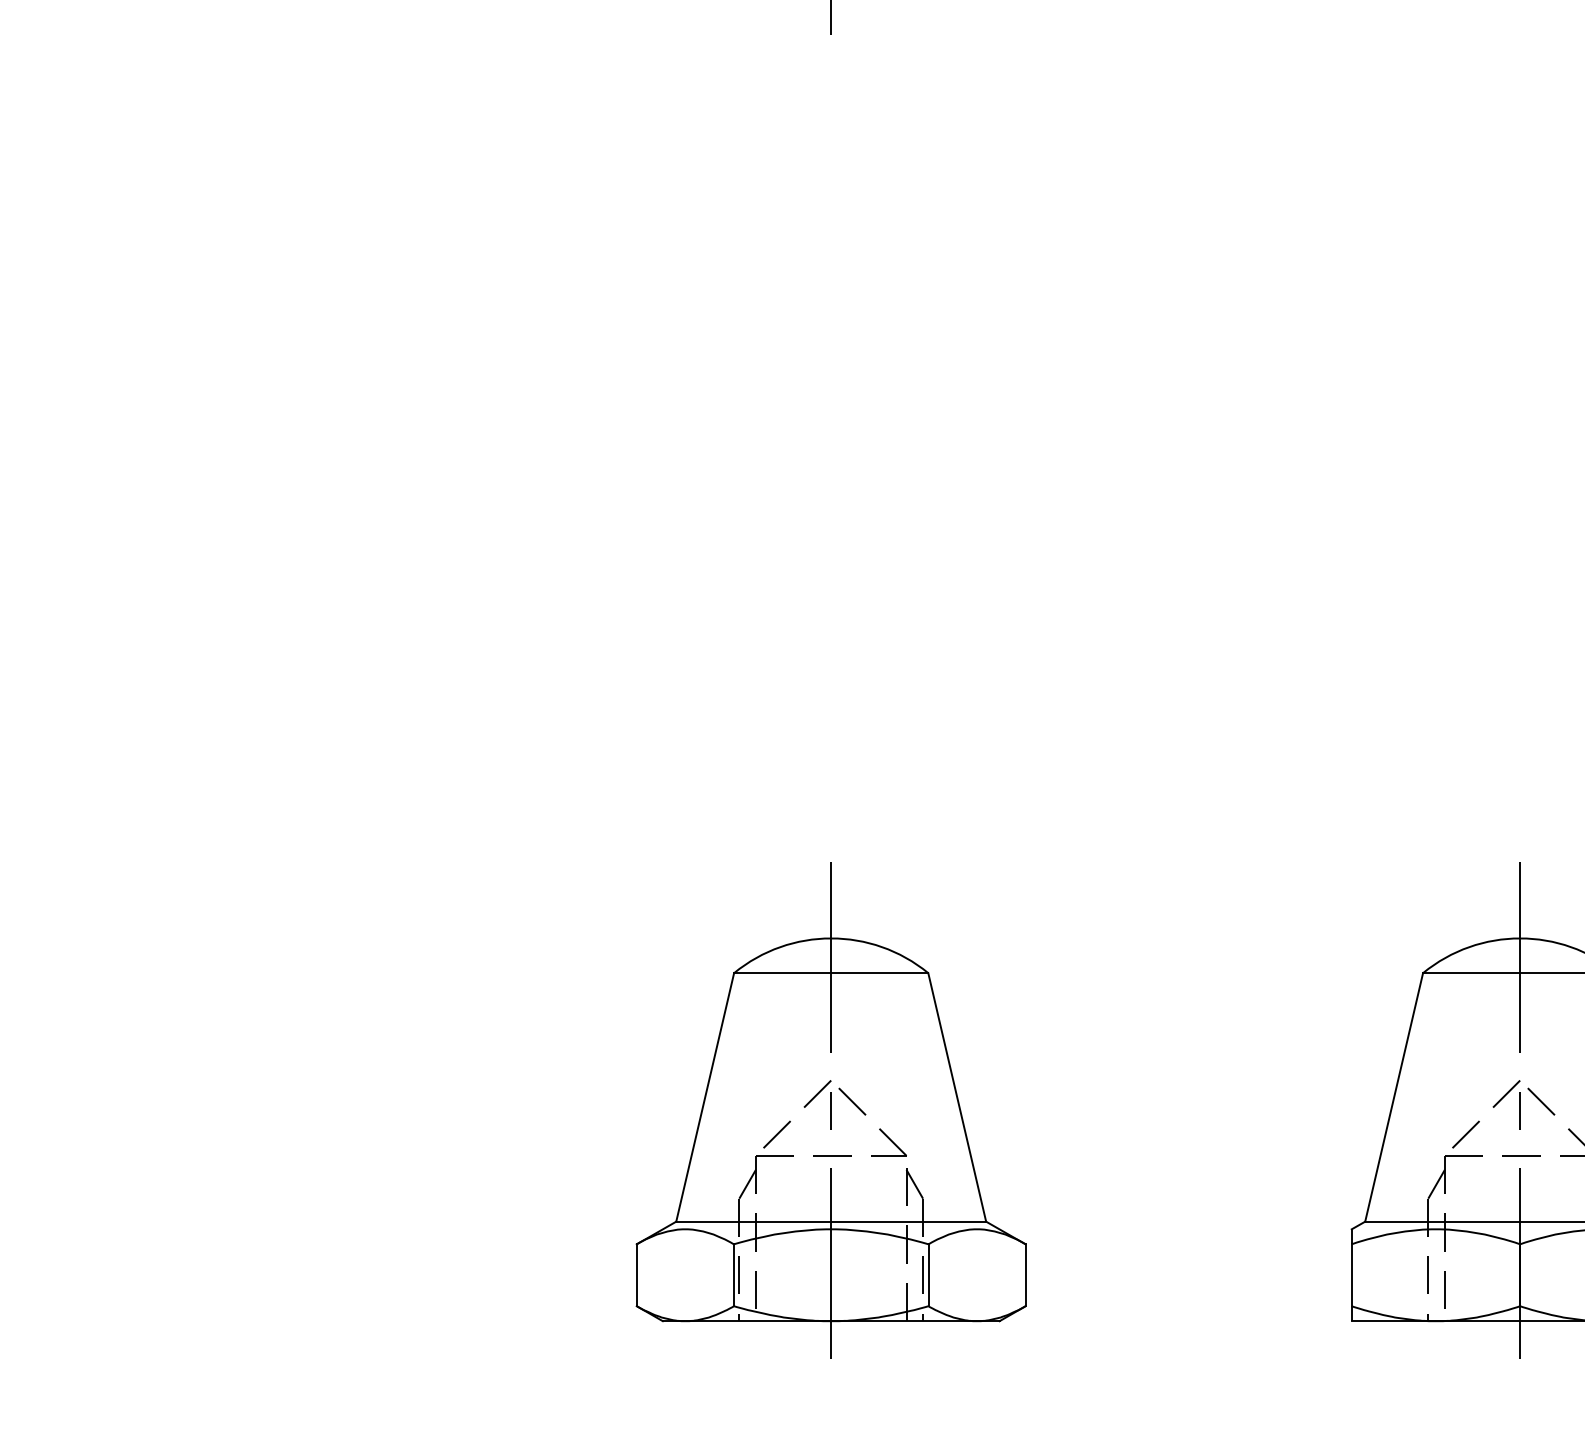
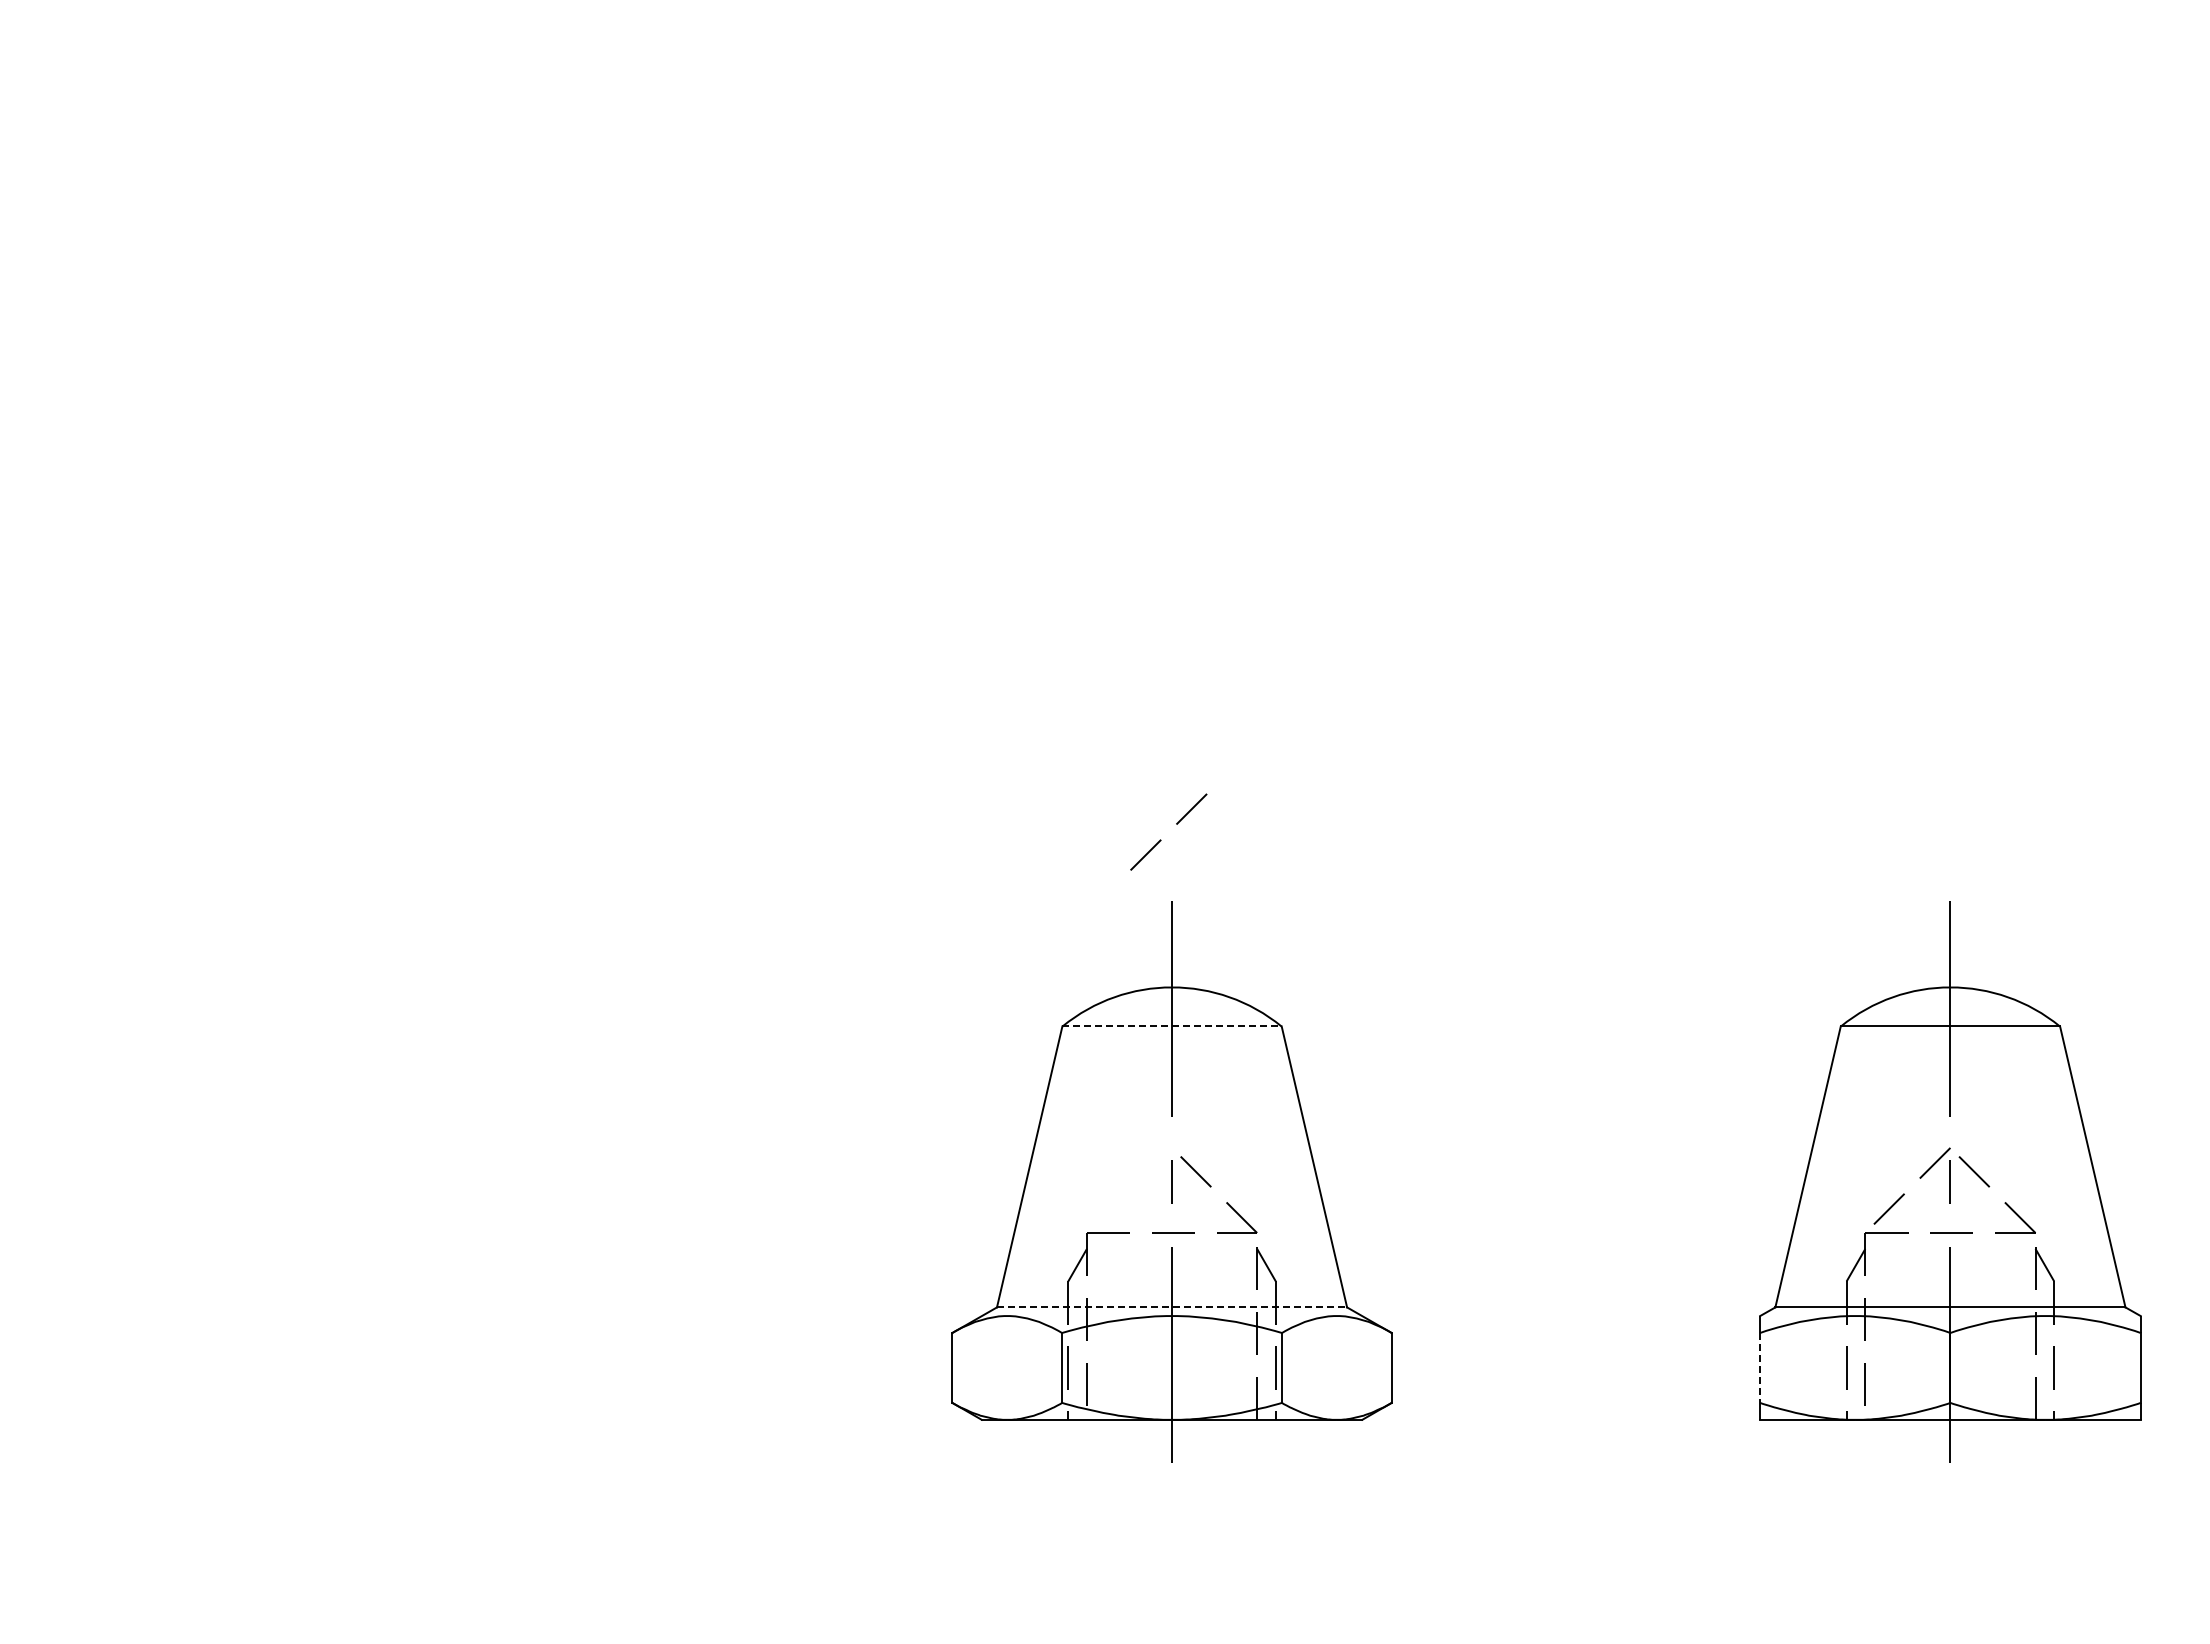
line: (831, 973) -> (1172, 1026), solid -> dashed
line: (804, 1107) -> (1176, 824), moved
line: (831, 1221) -> (1172, 1307), solid -> dashed
line: (1352, 1274) -> (1760, 1367), solid -> dashed

